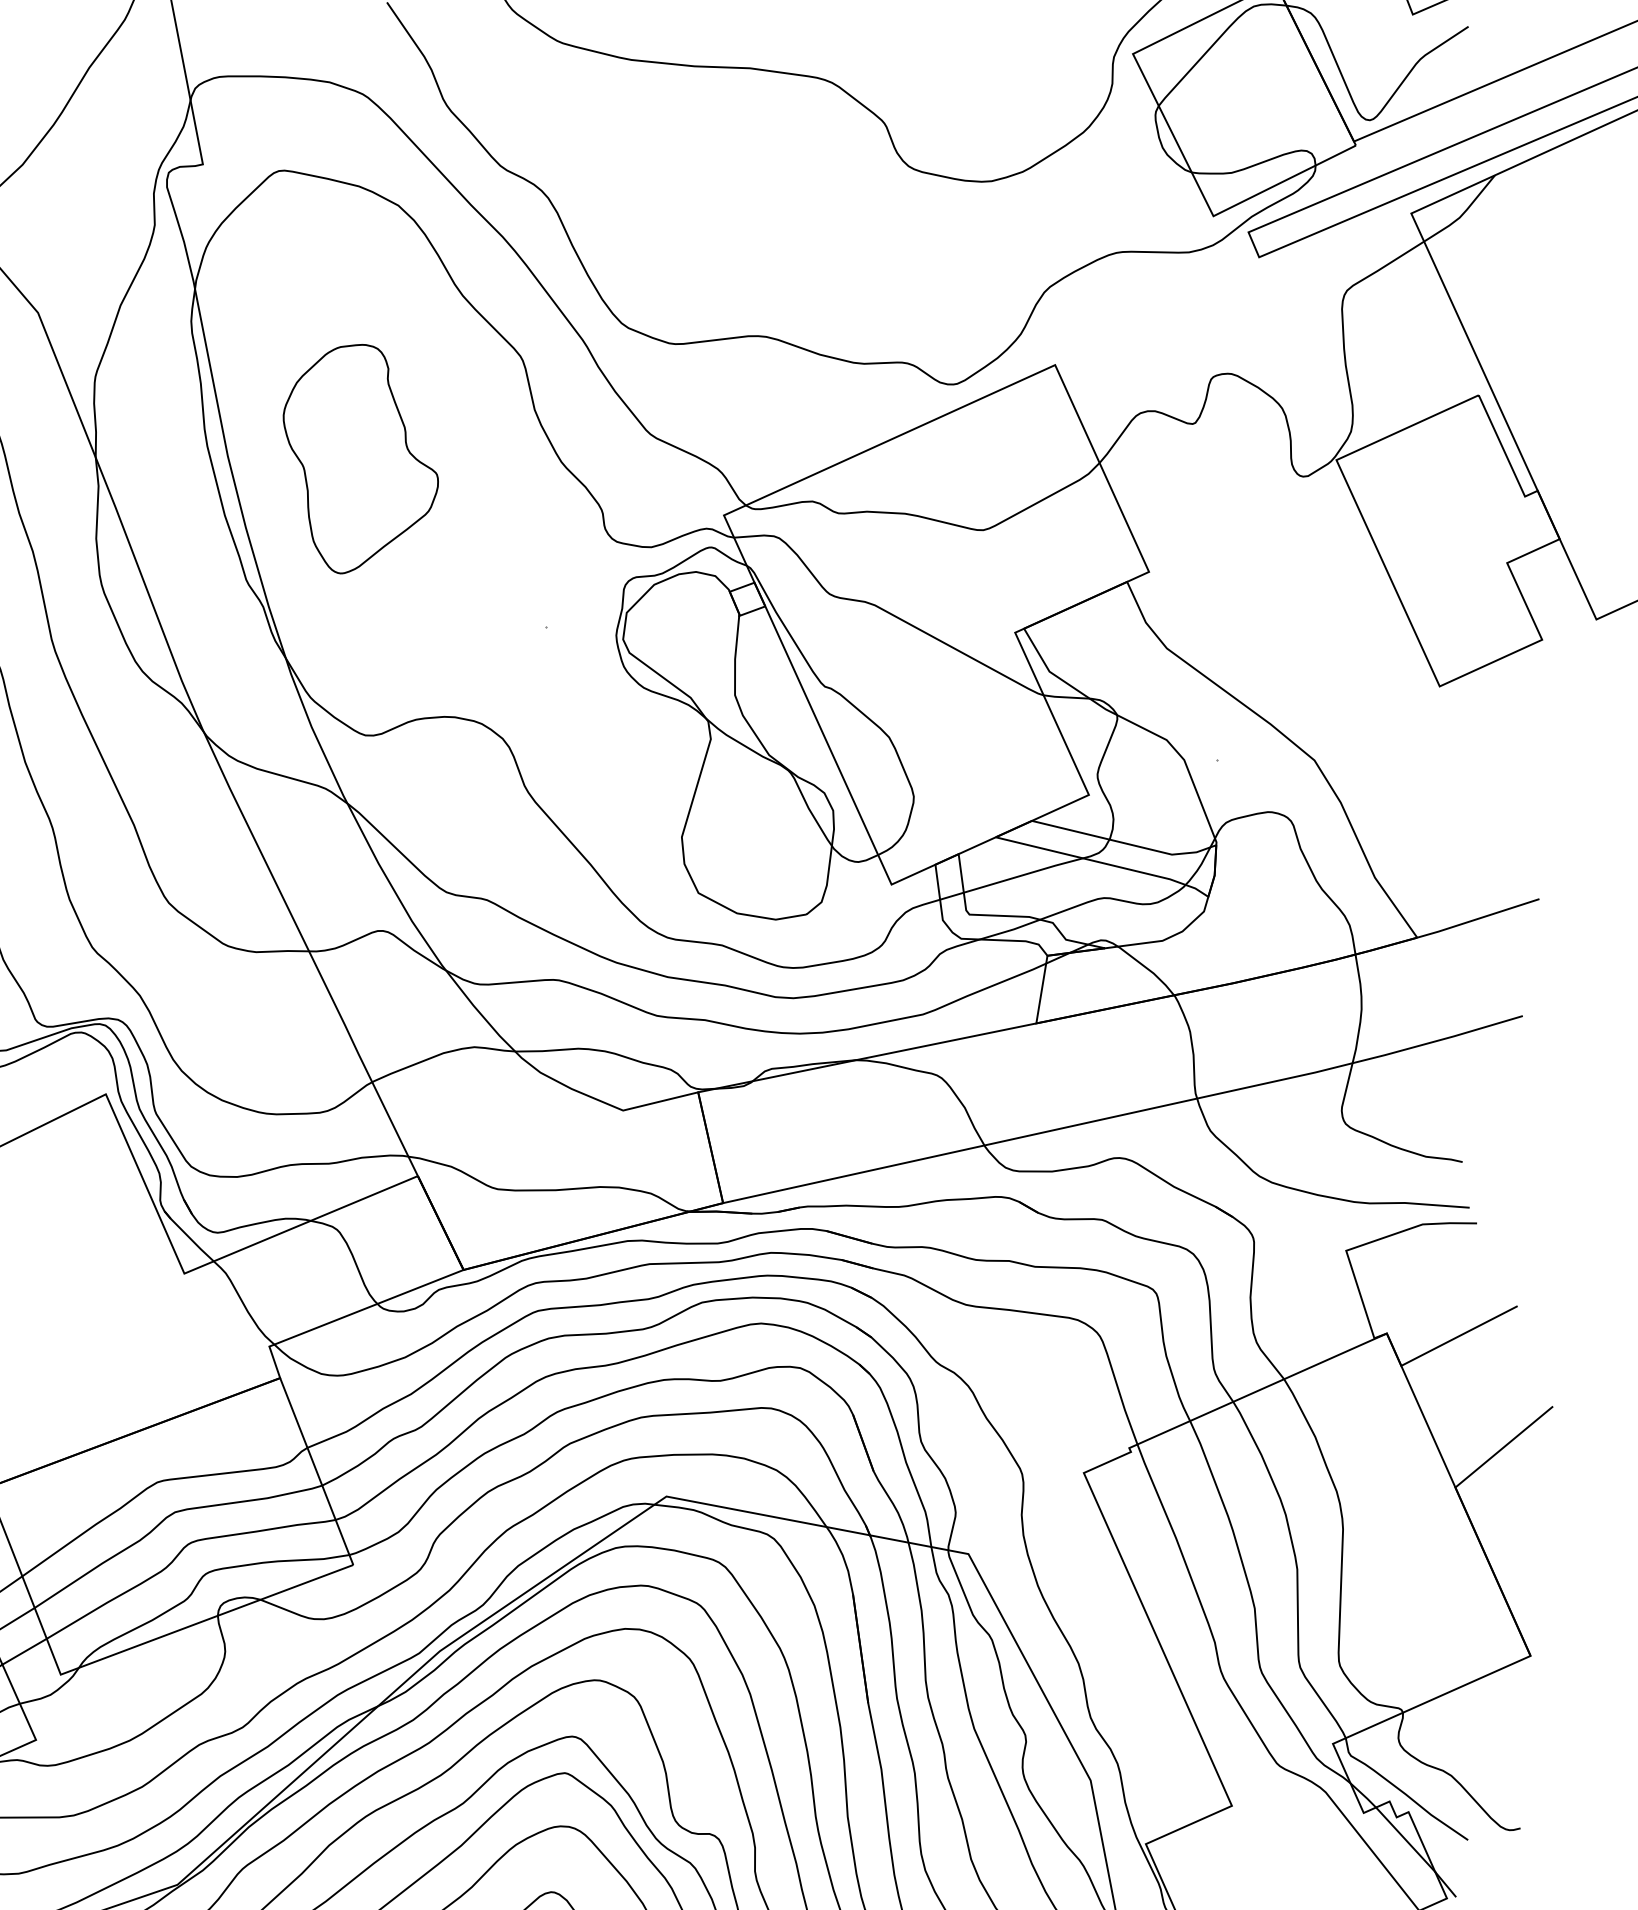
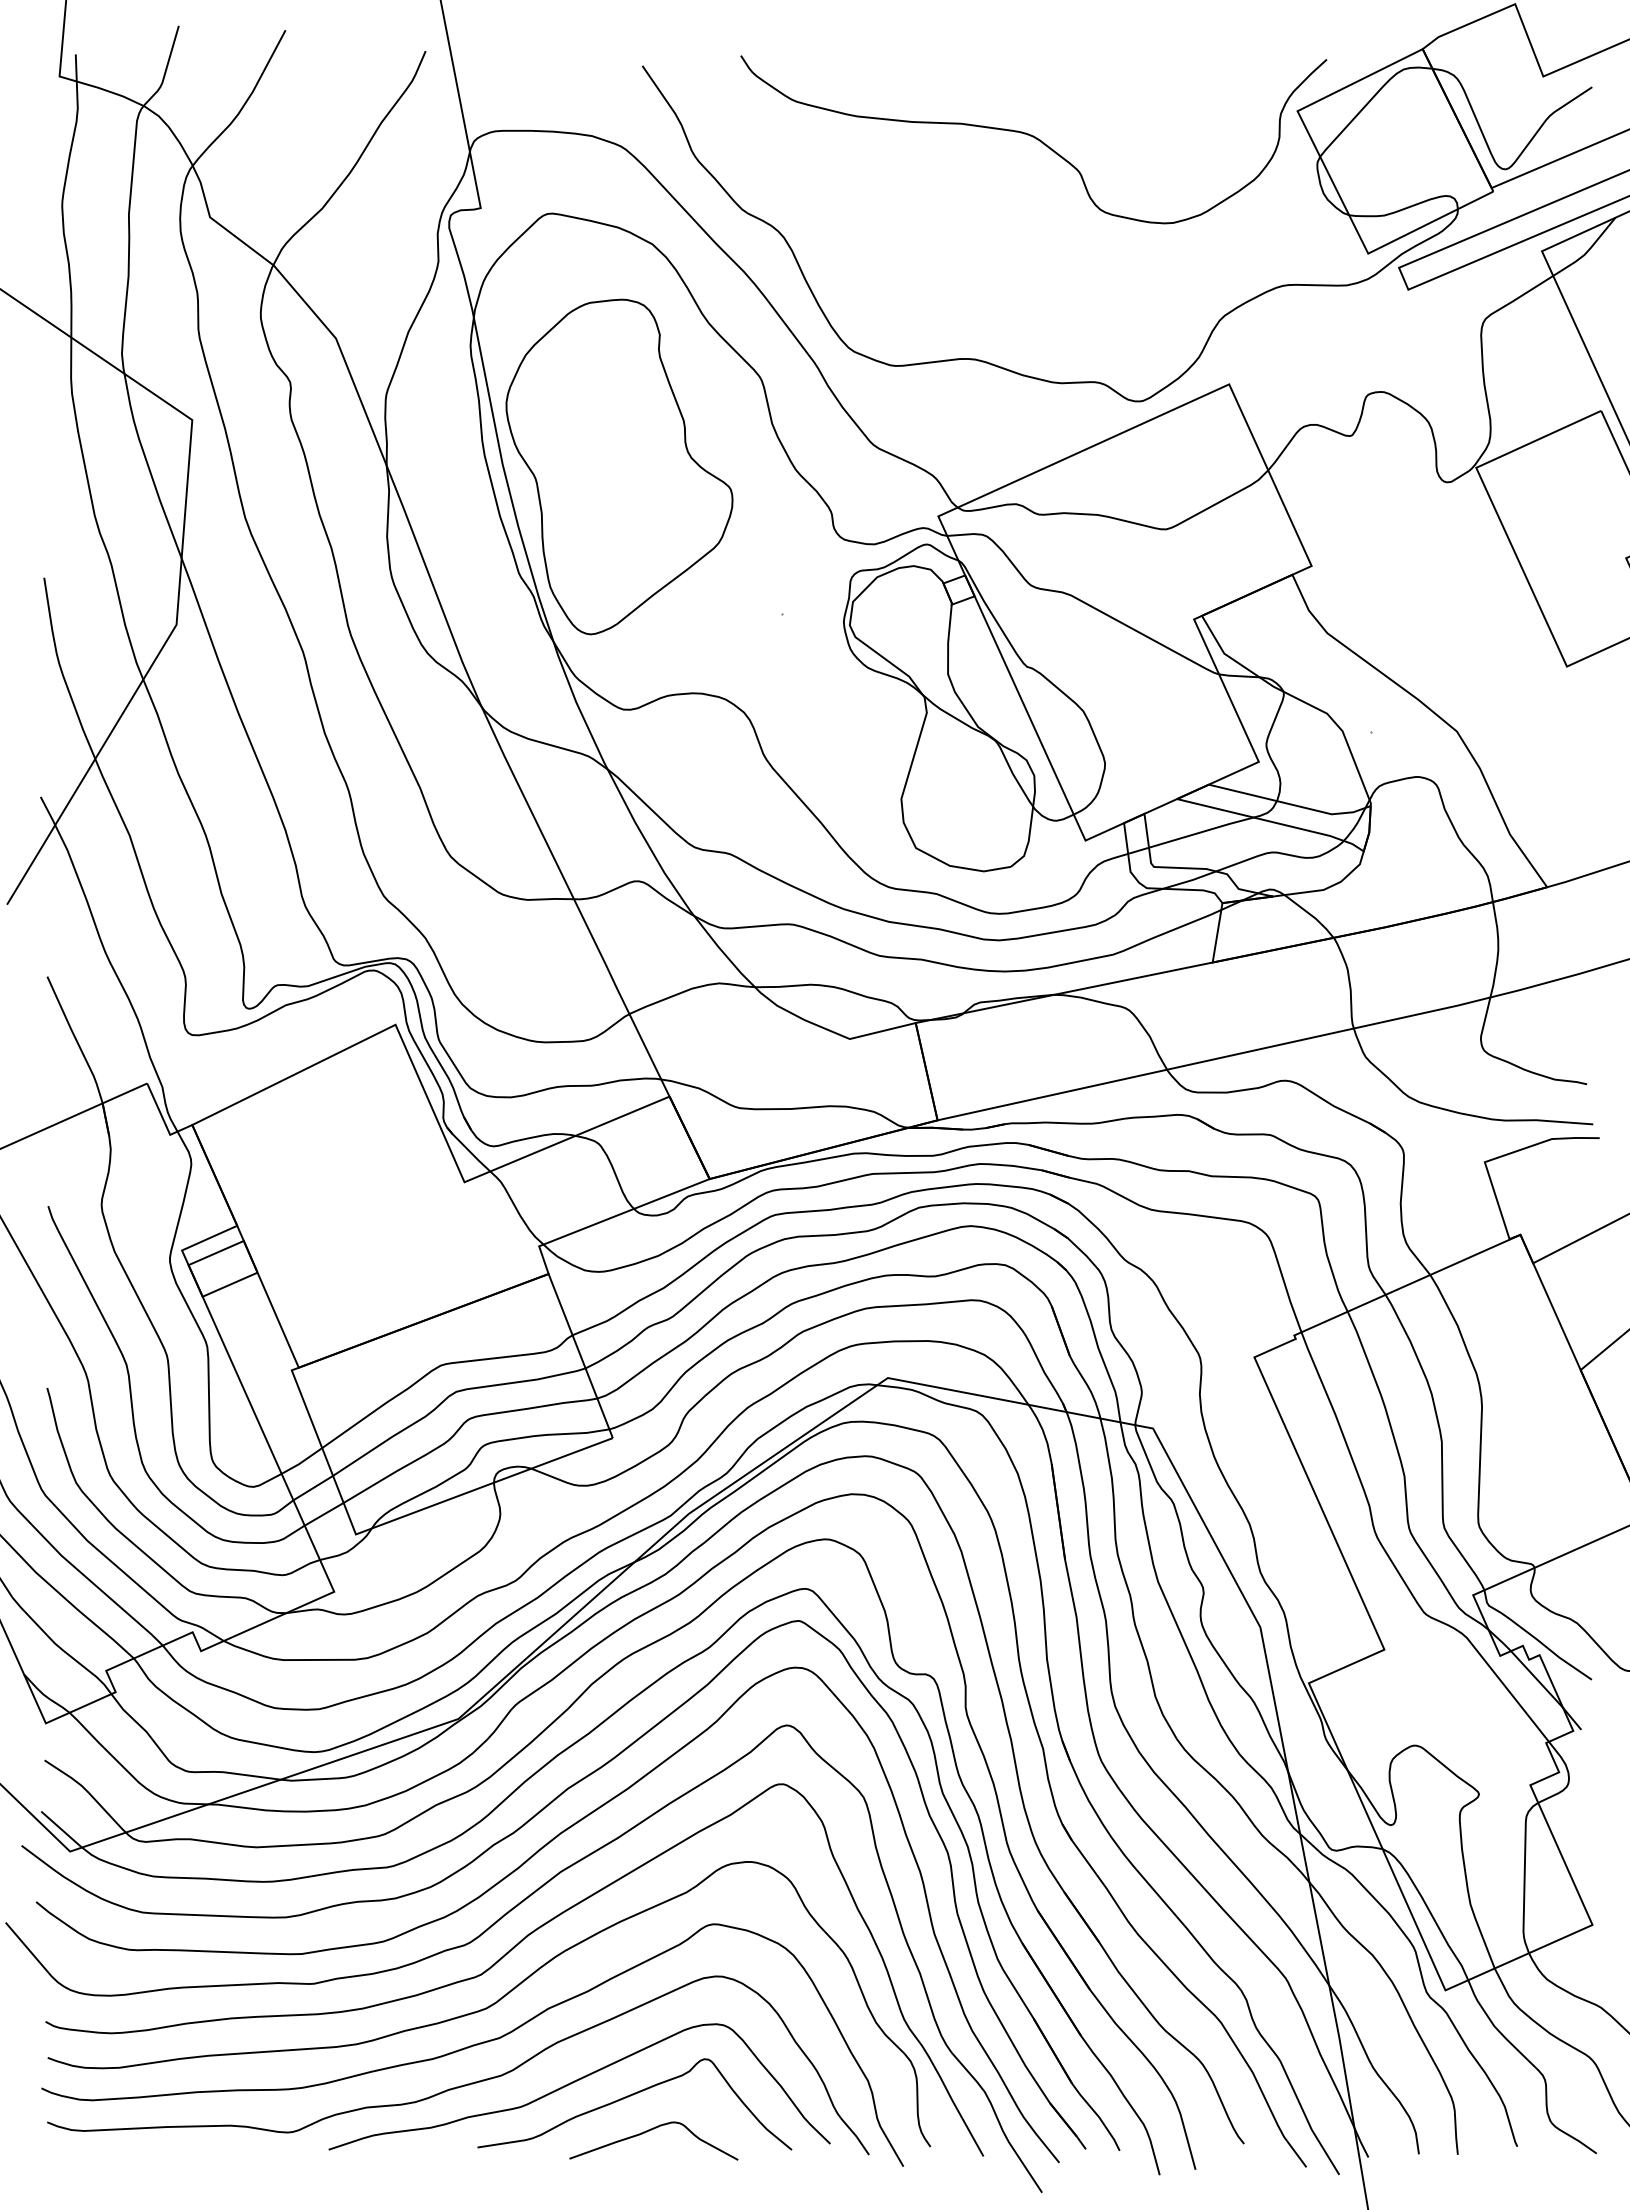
part: (360, 458) -> (619, 466), size x1.67

